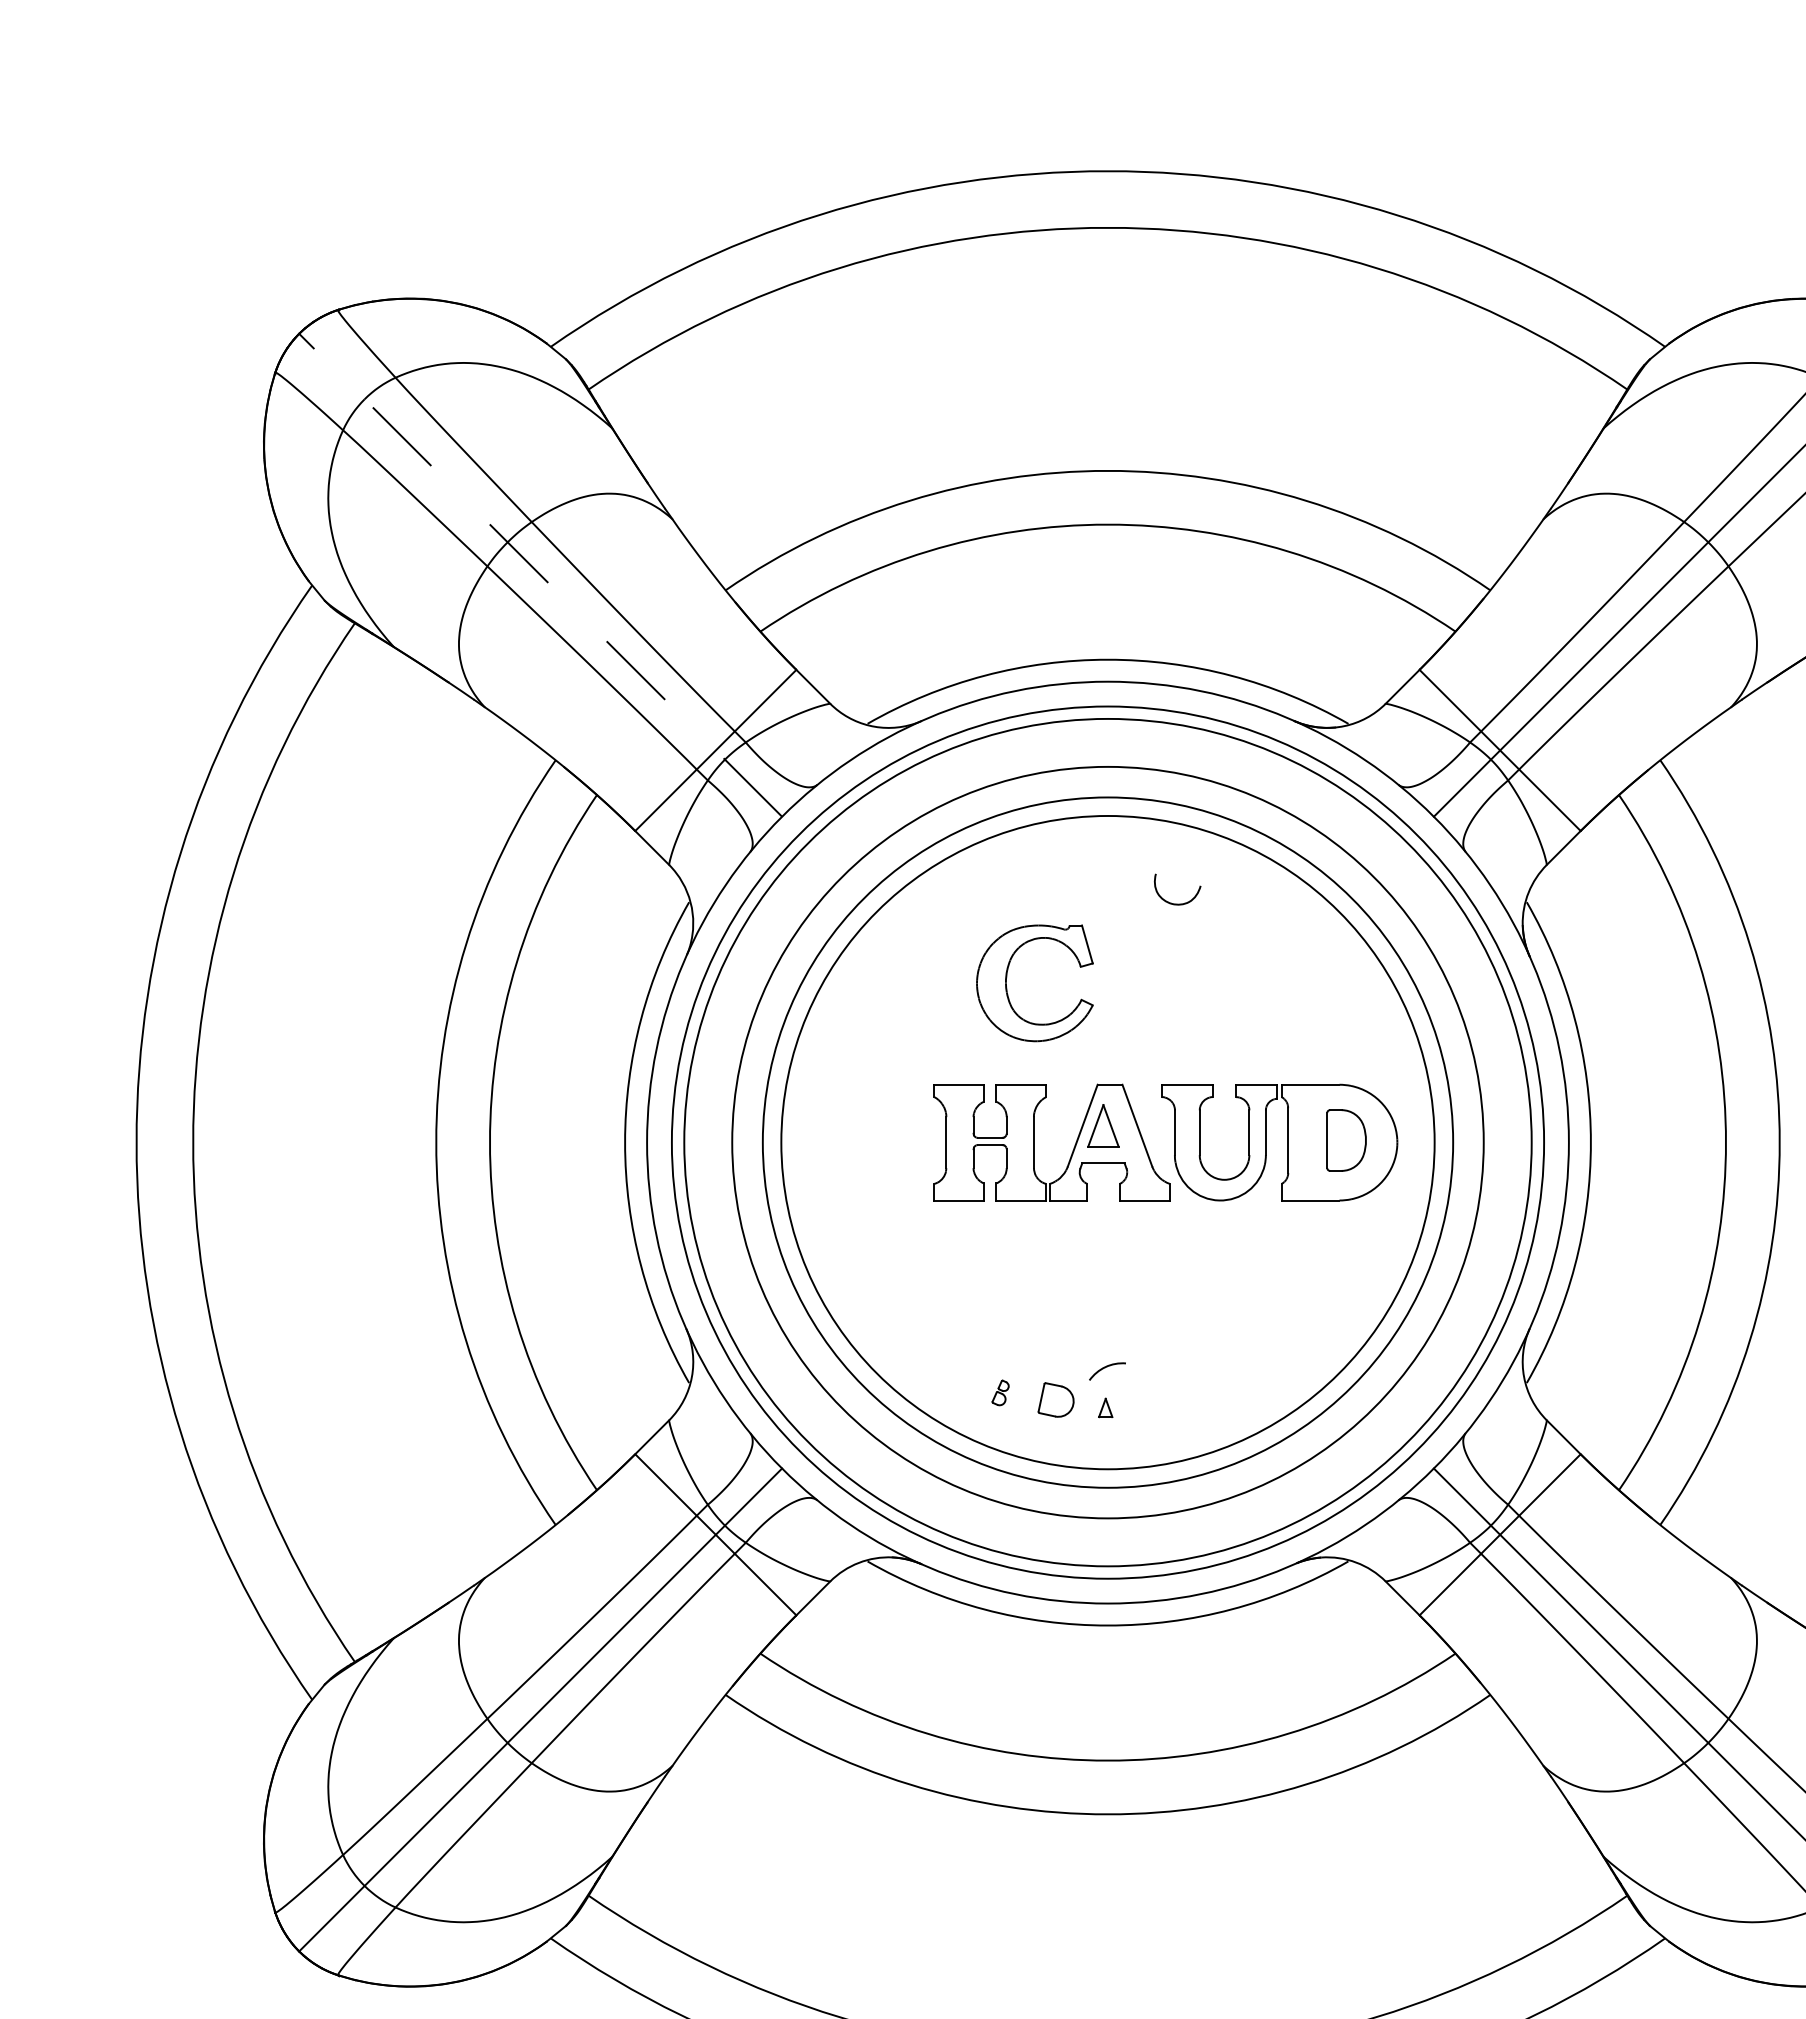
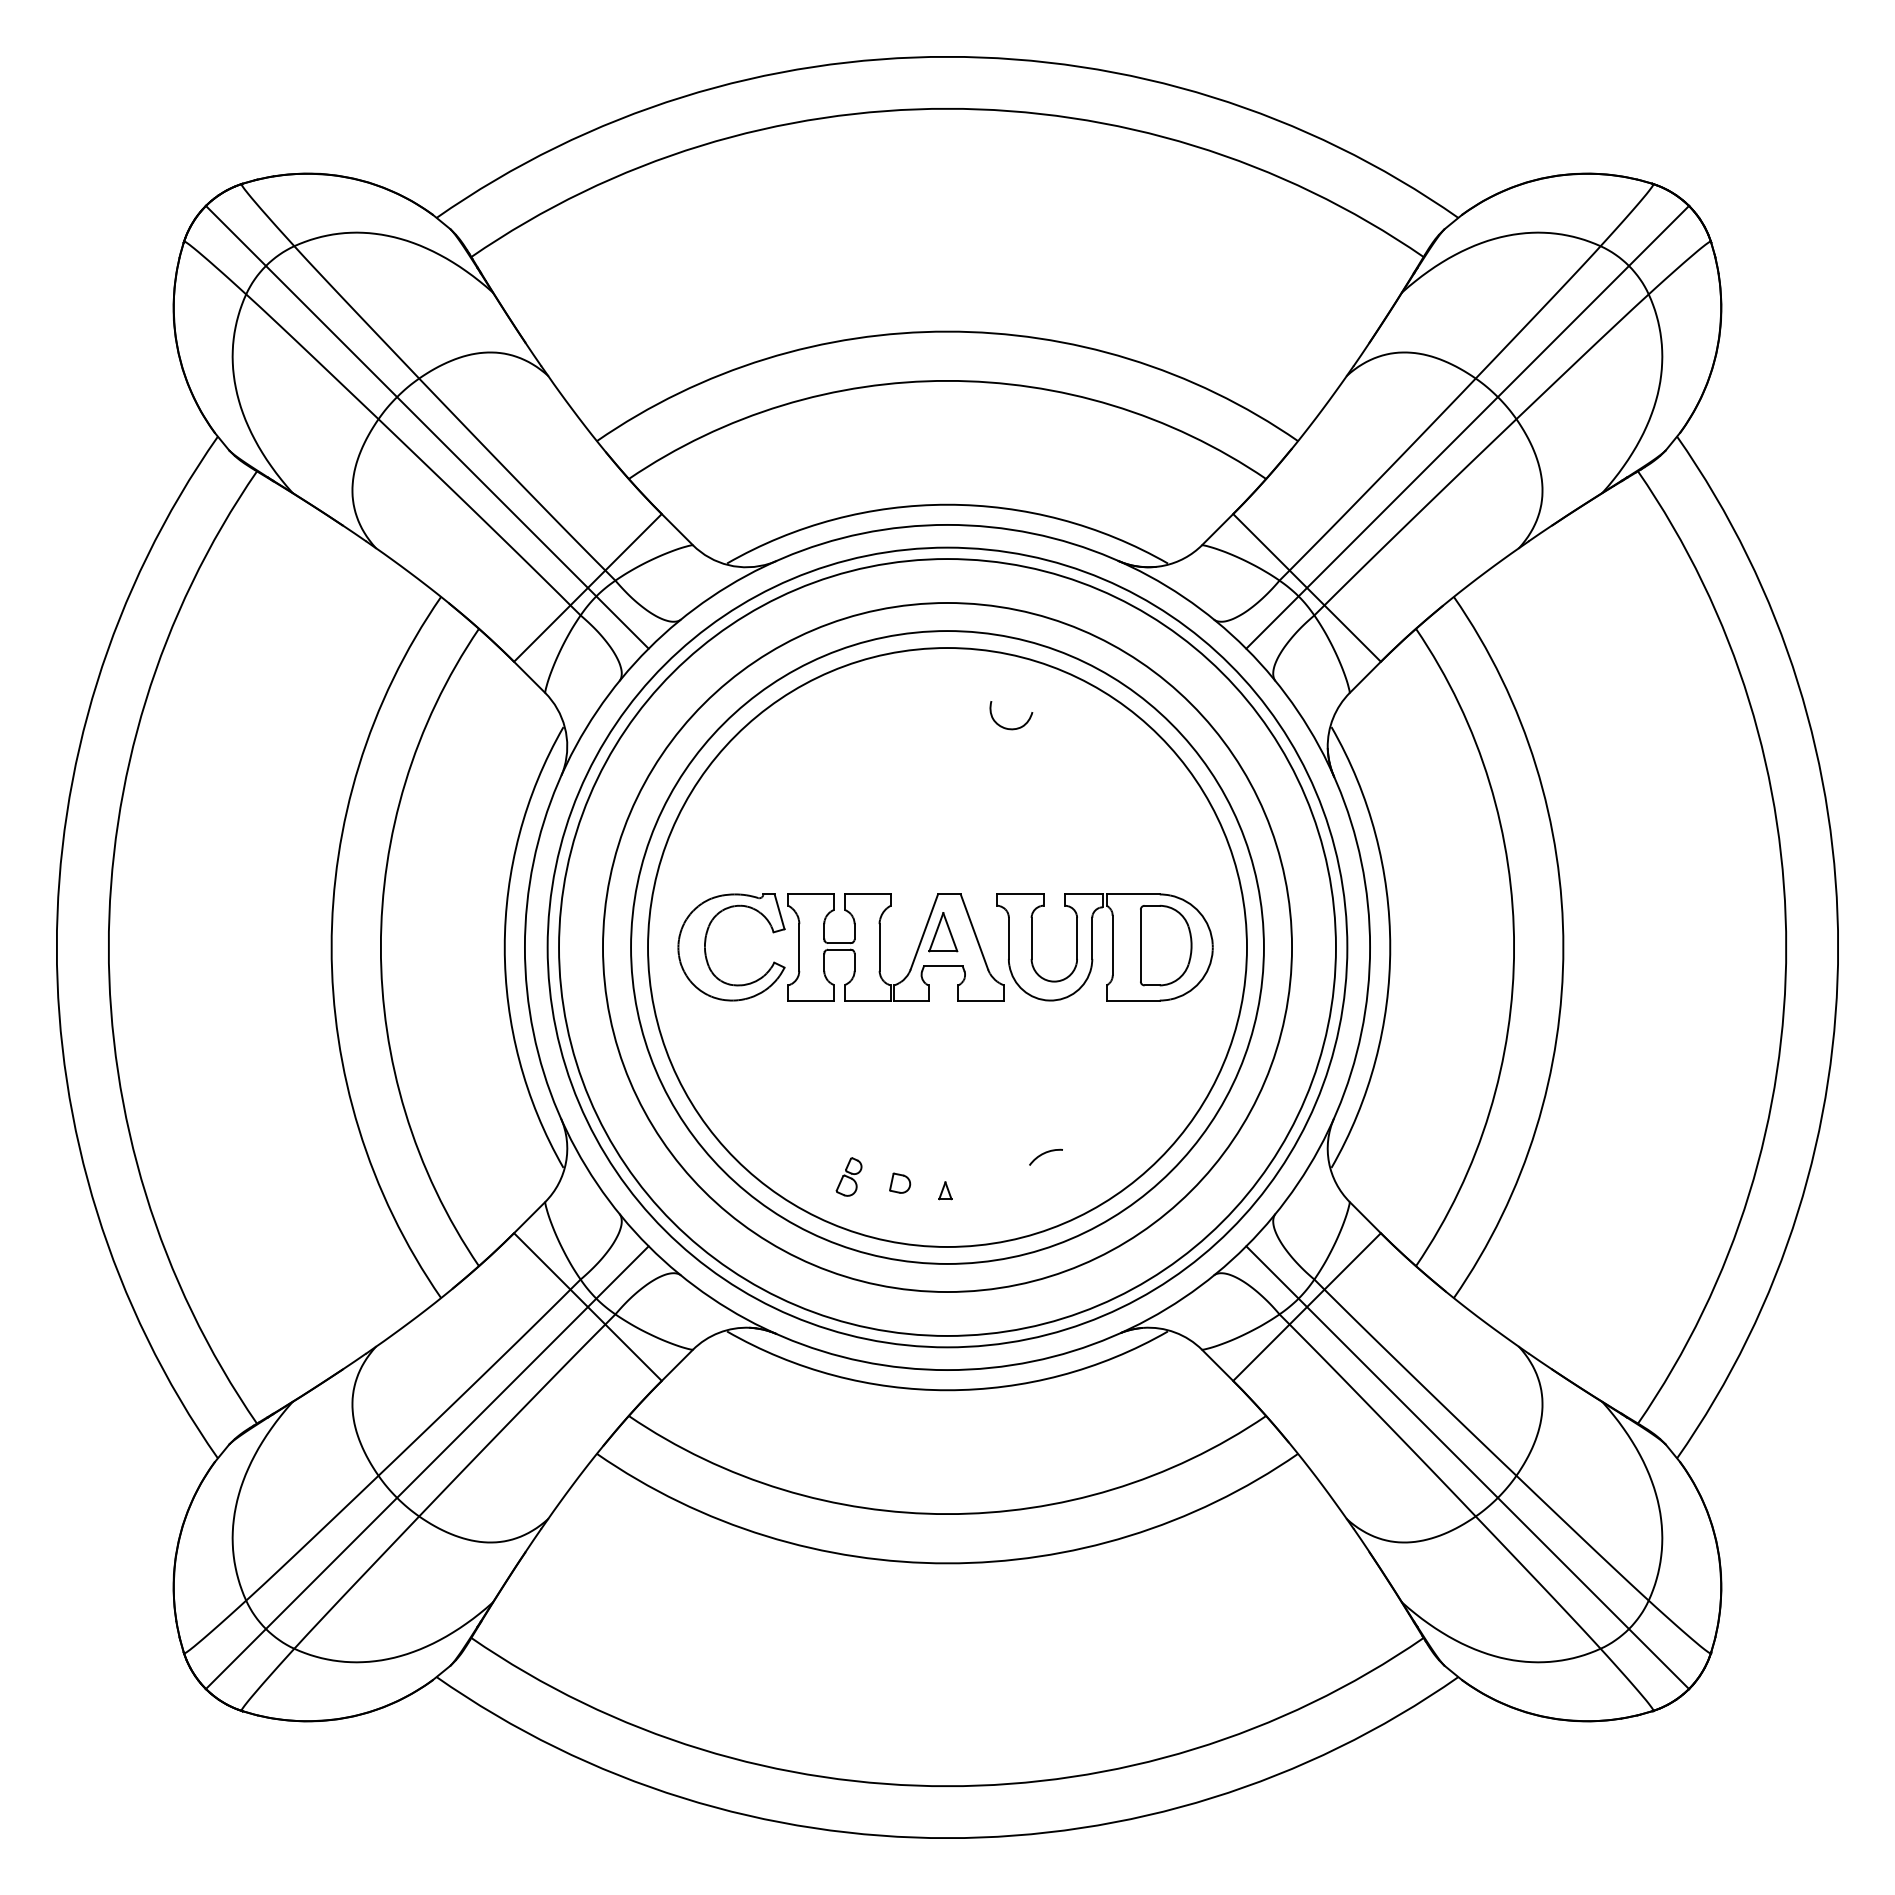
line: (539, 574) -> (426, 426), dashed -> solid
part: (1007, 988) -> (706, 952), moved
part: (1346, 1140) -> (1166, 945), size x1.43
arc: (1105, 1368) -> (1044, 1154), moved
part: (1000, 1392) -> (848, 1176), size x1.67
part: (1056, 1398) -> (900, 1182), size x0.62

